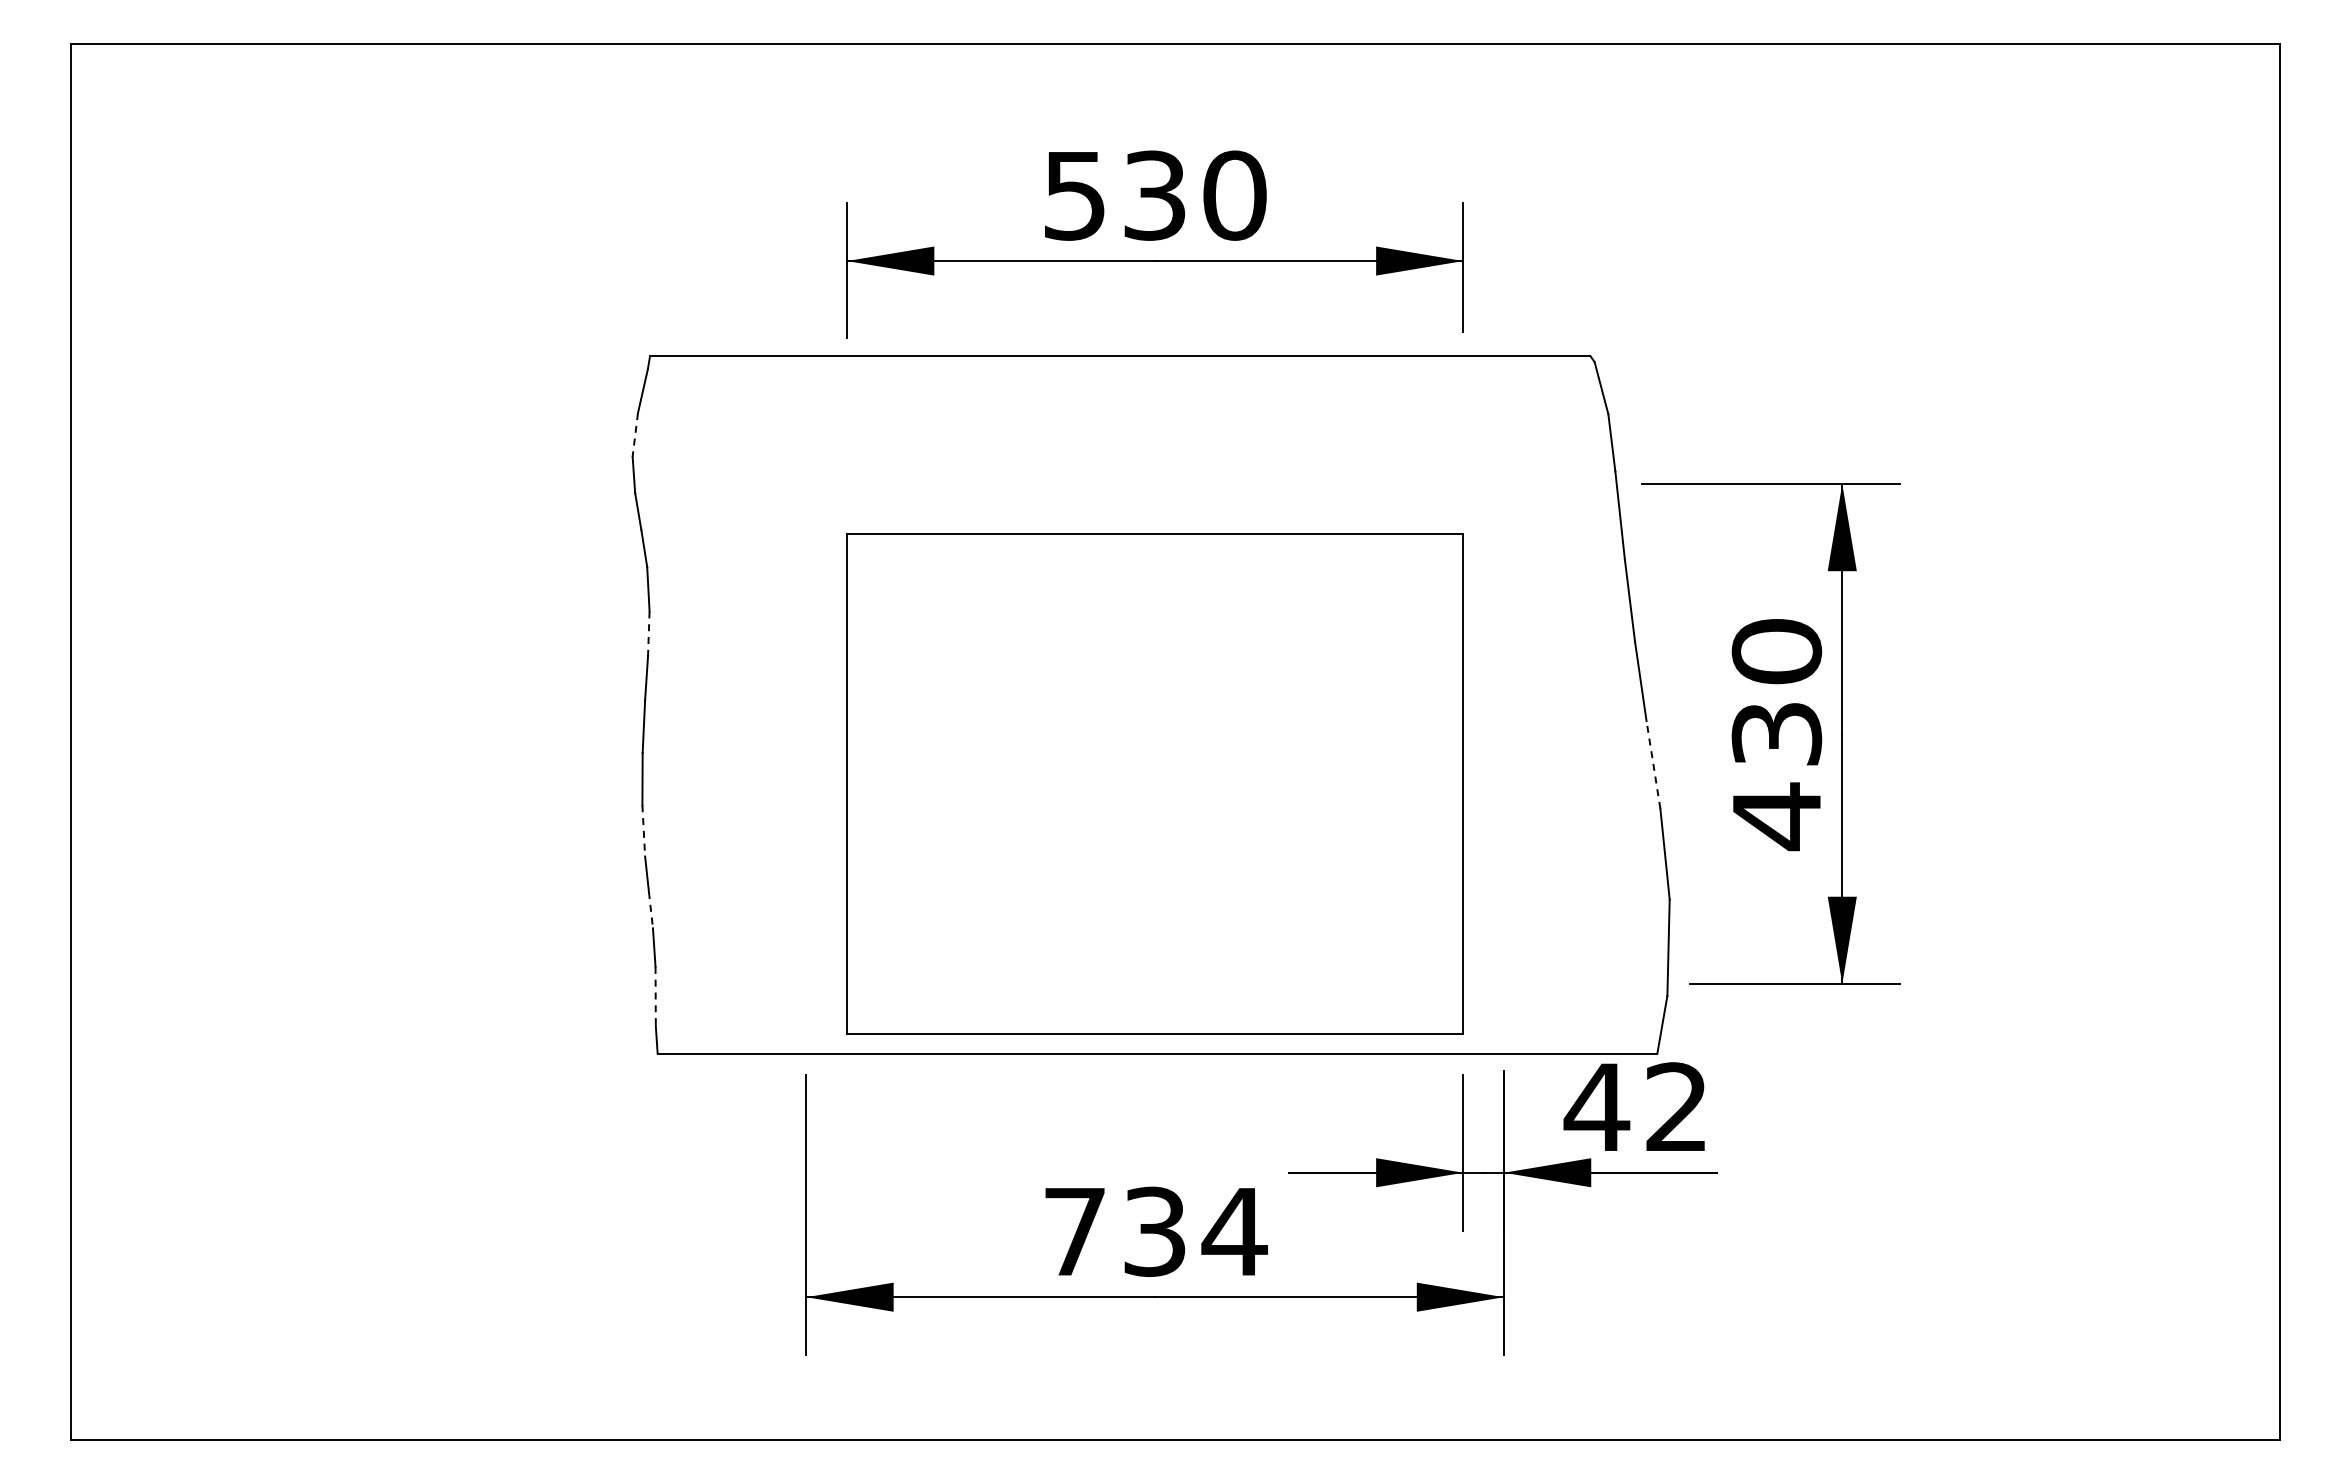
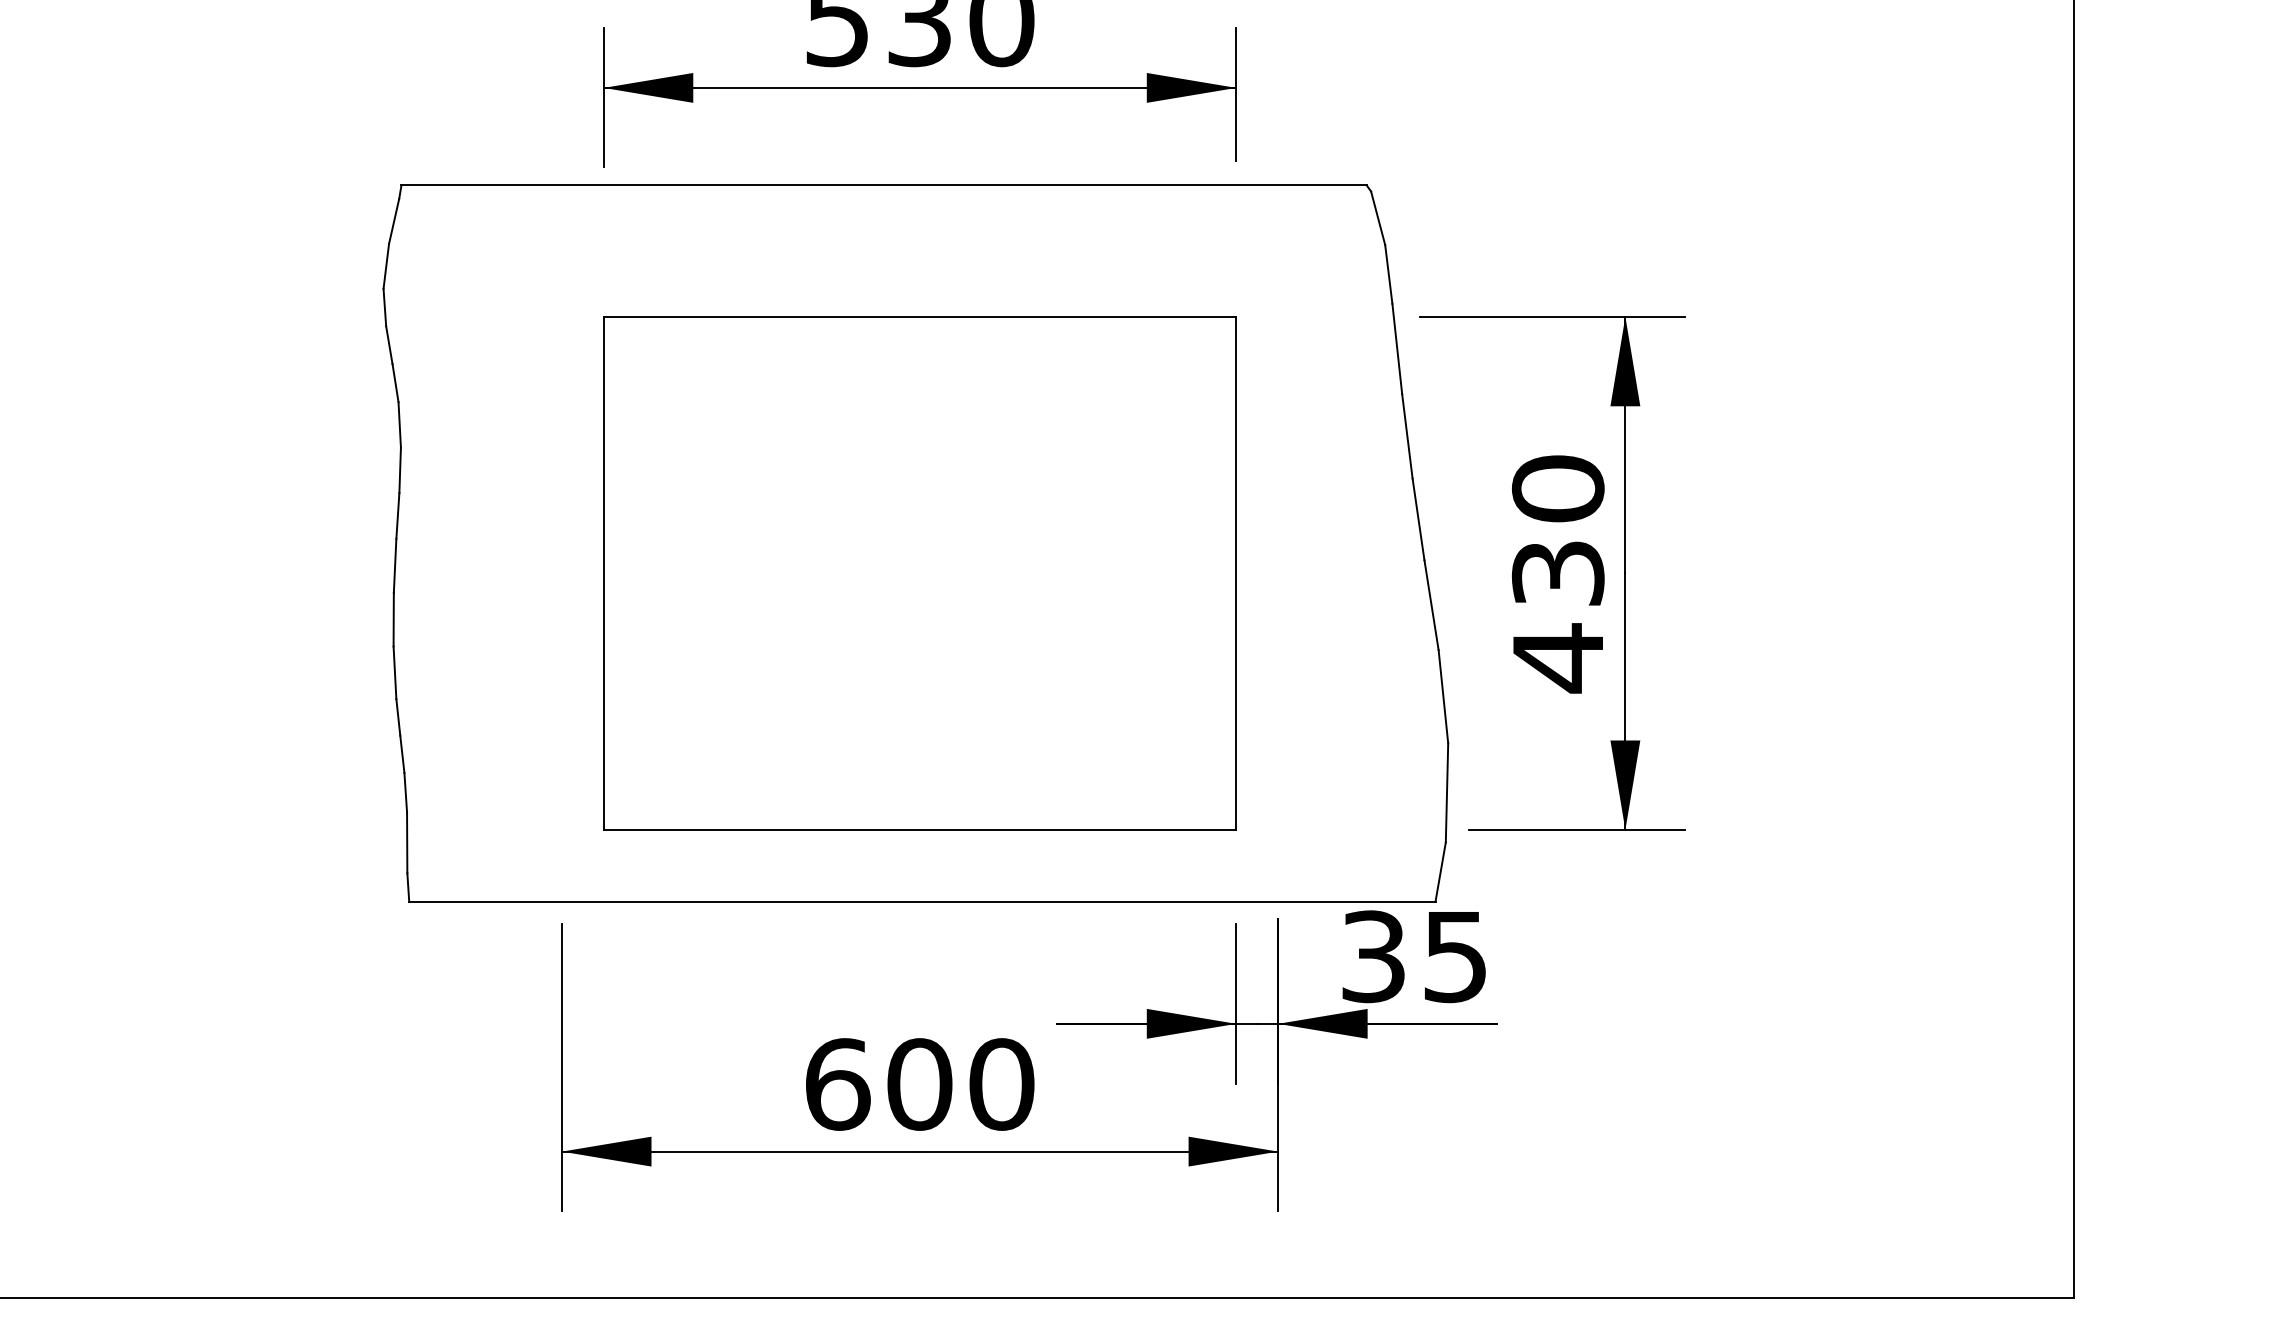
line: (635, 434) -> (386, 265), dashed -> solid
line: (648, 634) -> (399, 471), dashed -> solid
line: (1653, 764) -> (1431, 604), dashed -> solid
part: (1154, 783) -> (919, 572), moved
line: (643, 830) -> (394, 672), dashed -> solid
line: (651, 910) -> (402, 754), dashed -> solid
line: (655, 996) -> (407, 842), dashed -> solid
text: (1634, 1107) -> (1412, 956), 42 -> 35
text: (1155, 1231) -> (920, 1084), 734 -> 600

